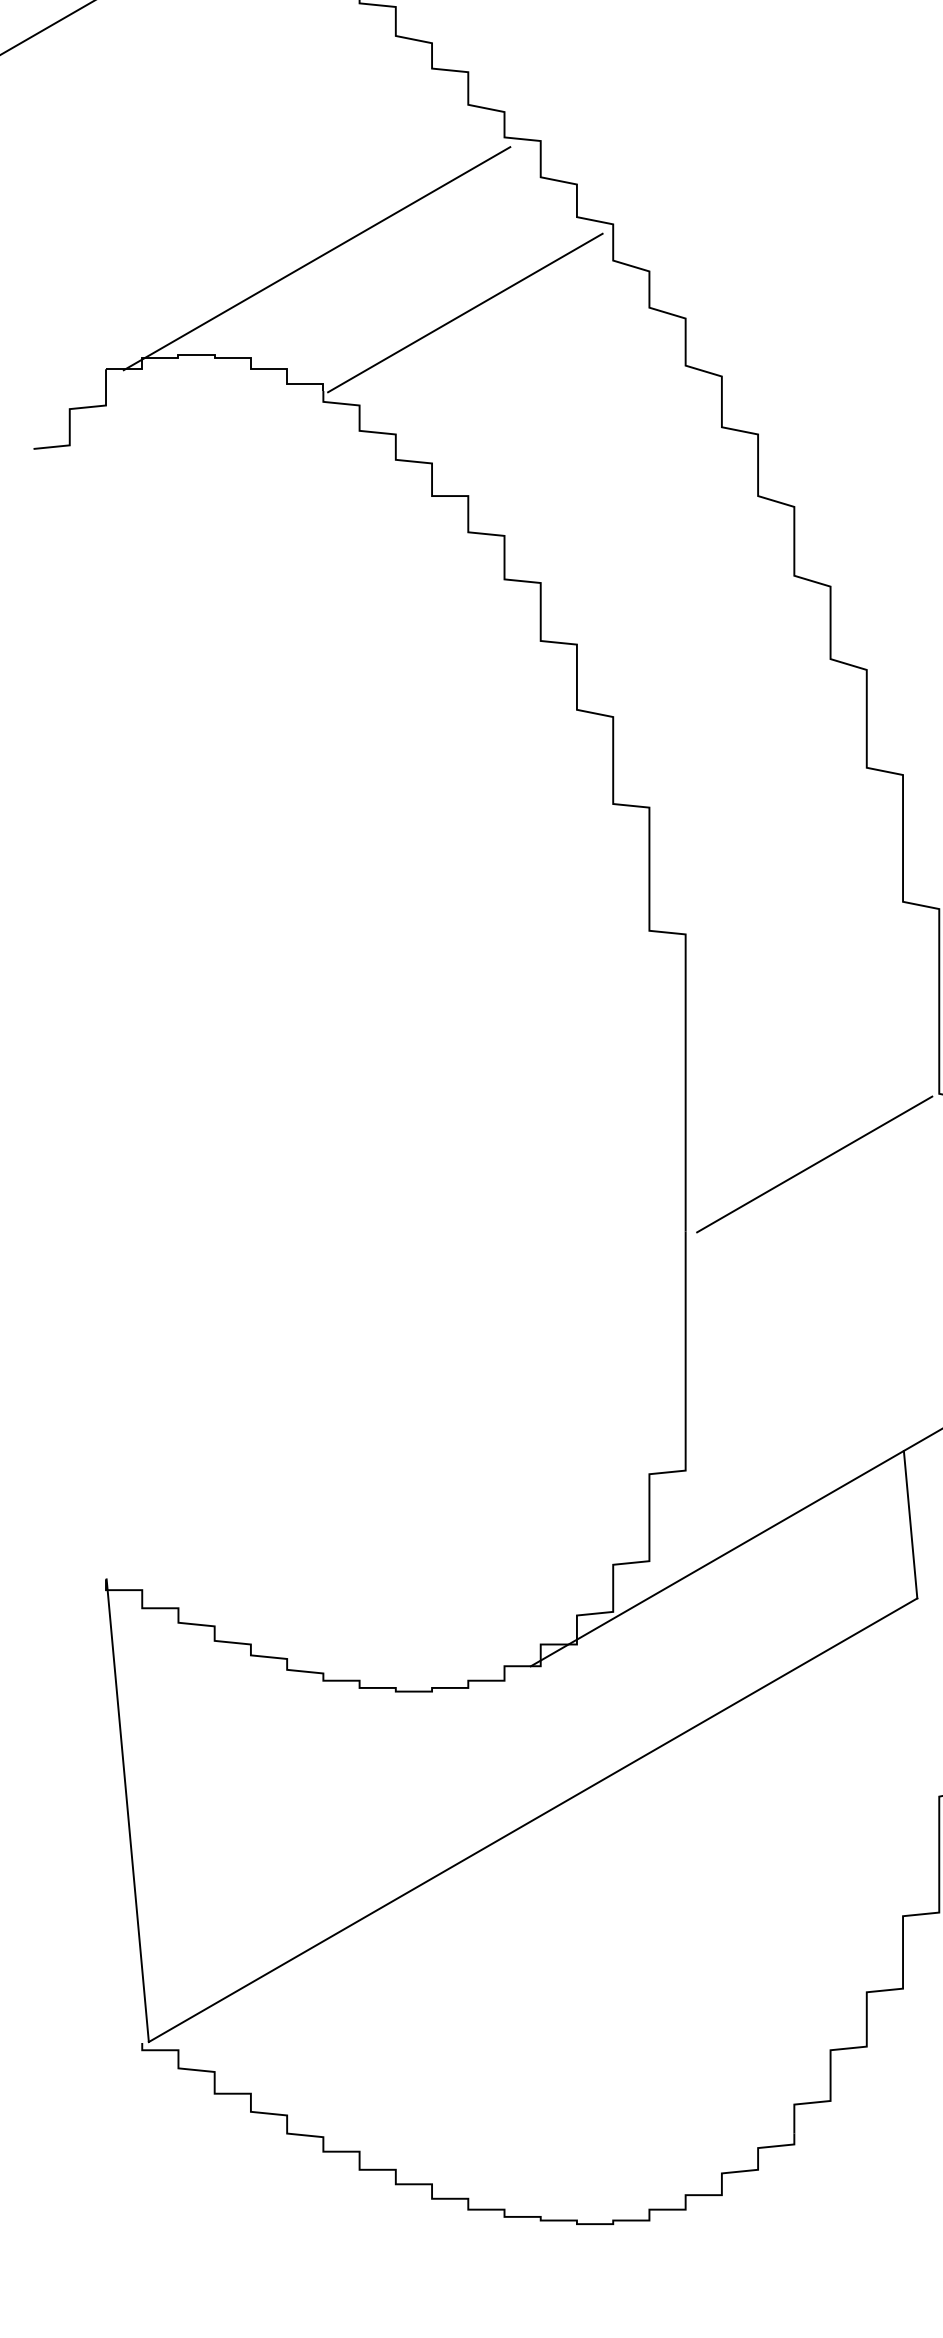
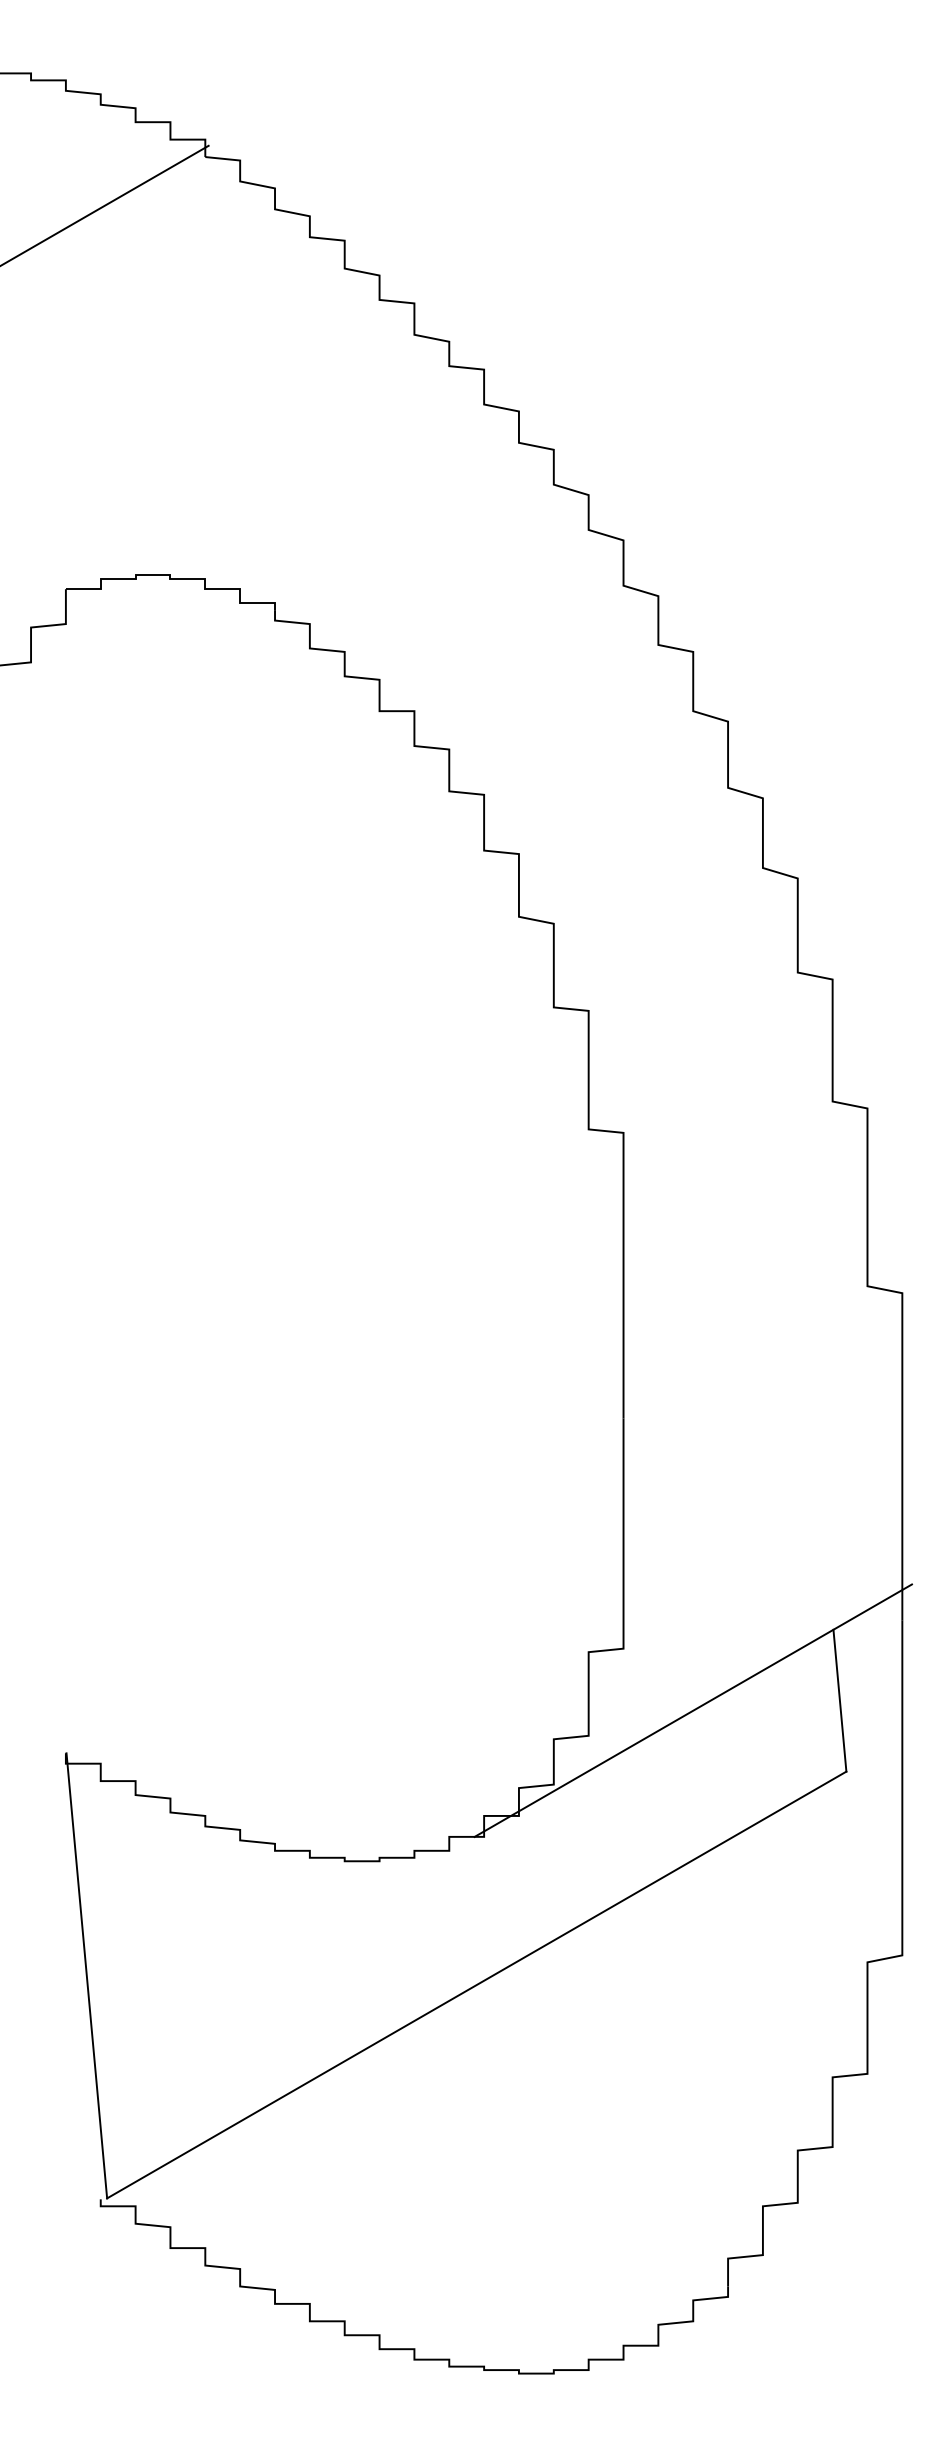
line: (316, 258) -> (268, 482), removed
line: (465, 312) -> (411, 534), removed
line: (814, 1163) -> (747, 1353), removed

